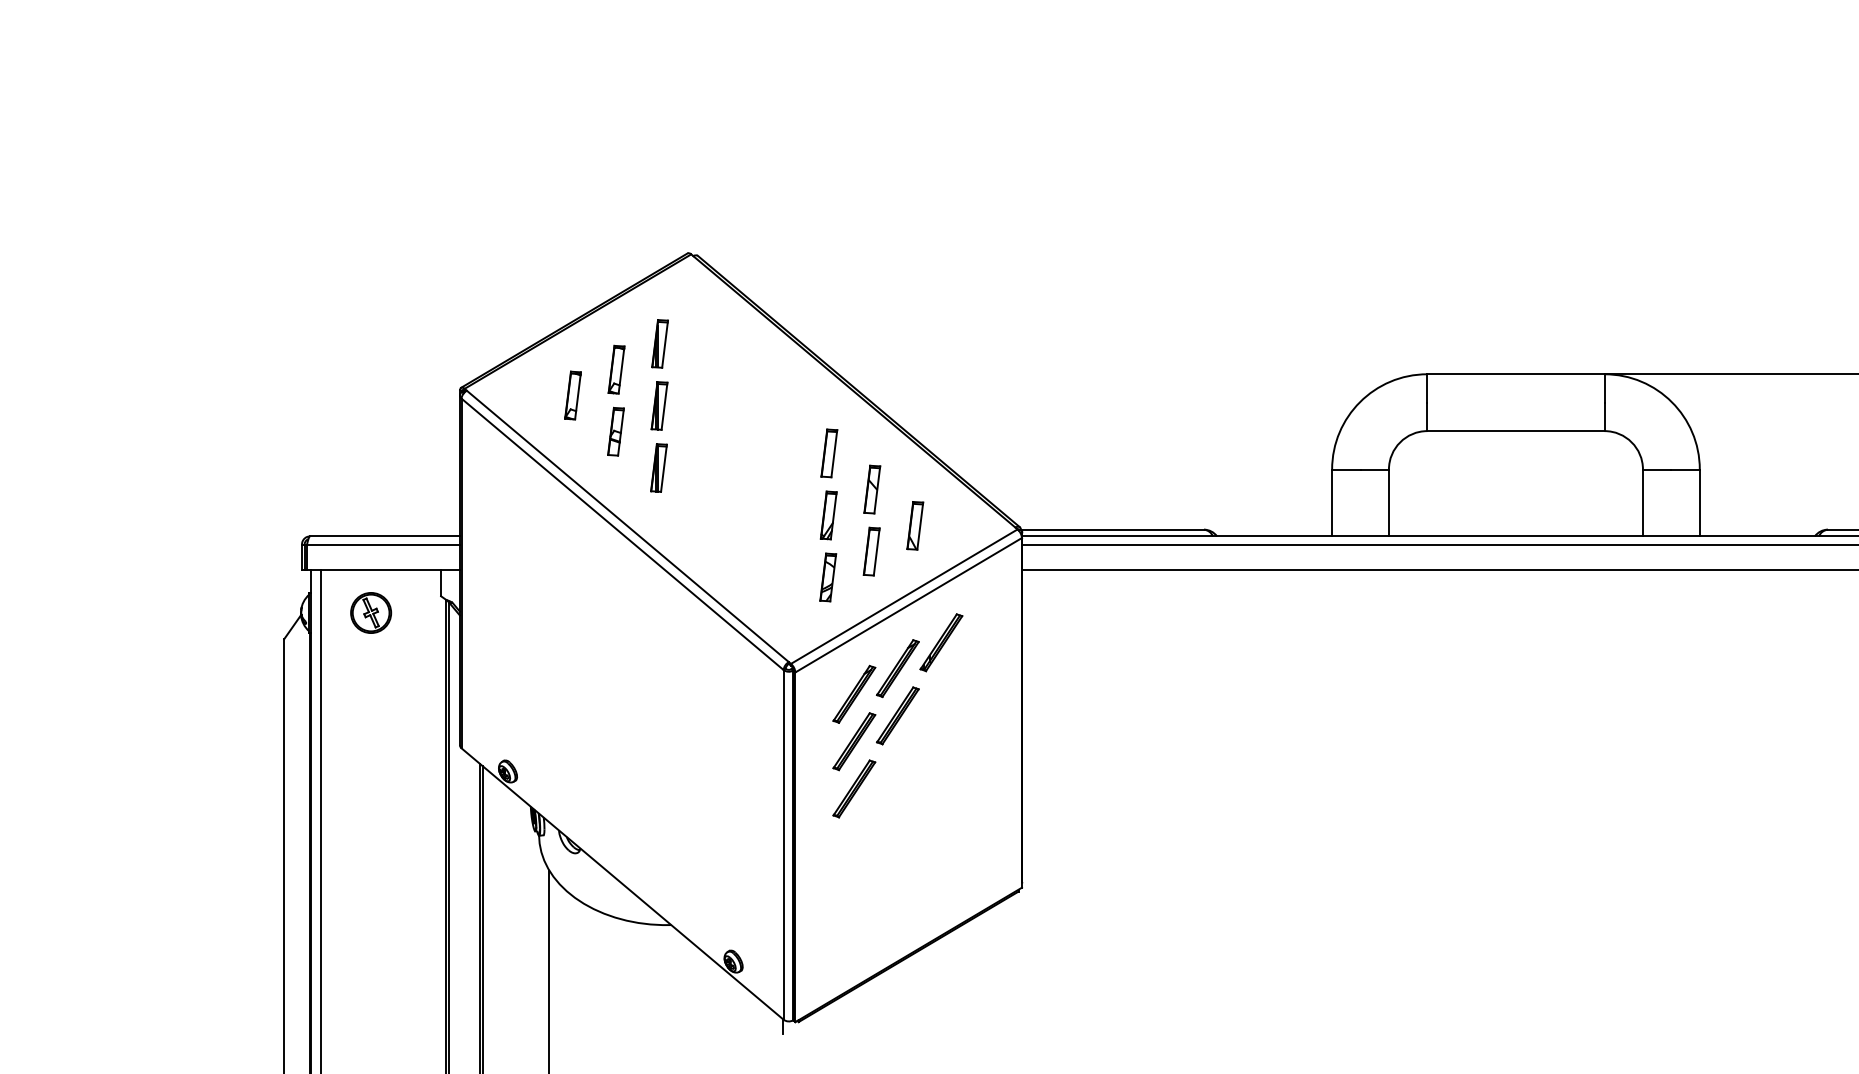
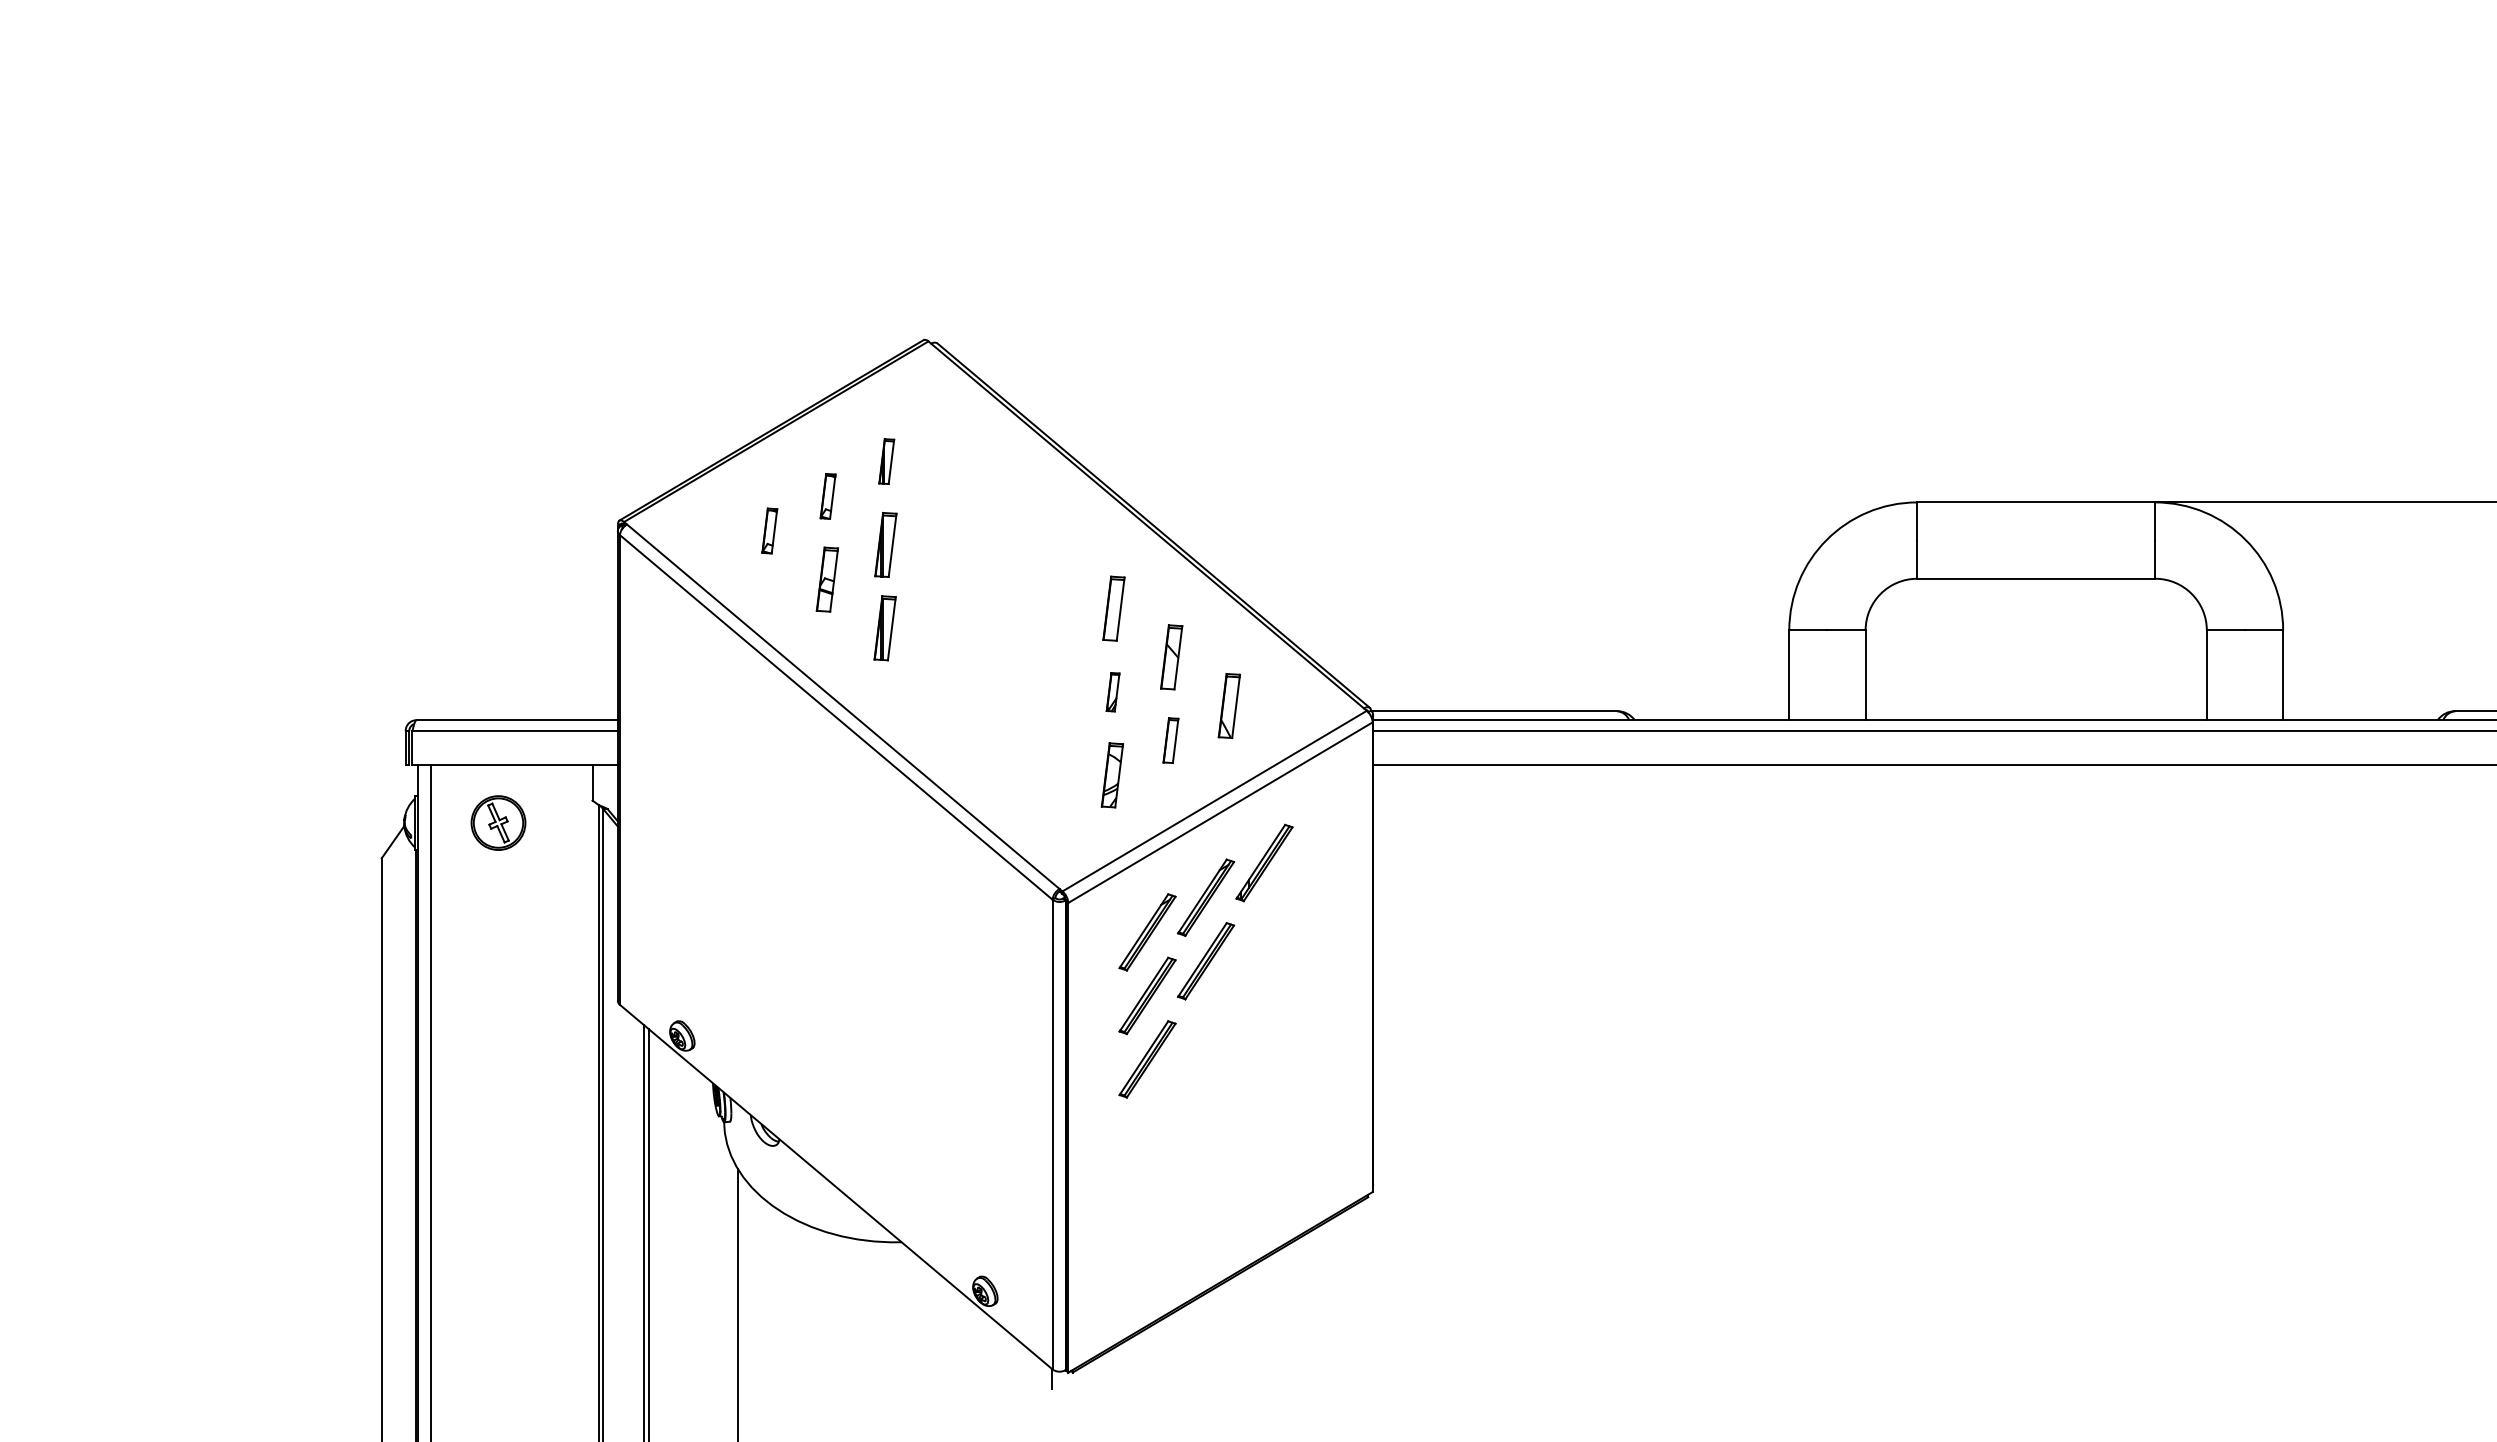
part: (659, 343) -> (886, 461), size x0.7
part: (616, 369) -> (827, 496), size x0.7
part: (572, 395) -> (769, 530), size x0.7
part: (828, 515) -> (1112, 692), size x0.6
part: (871, 551) -> (1170, 740), size x0.7

